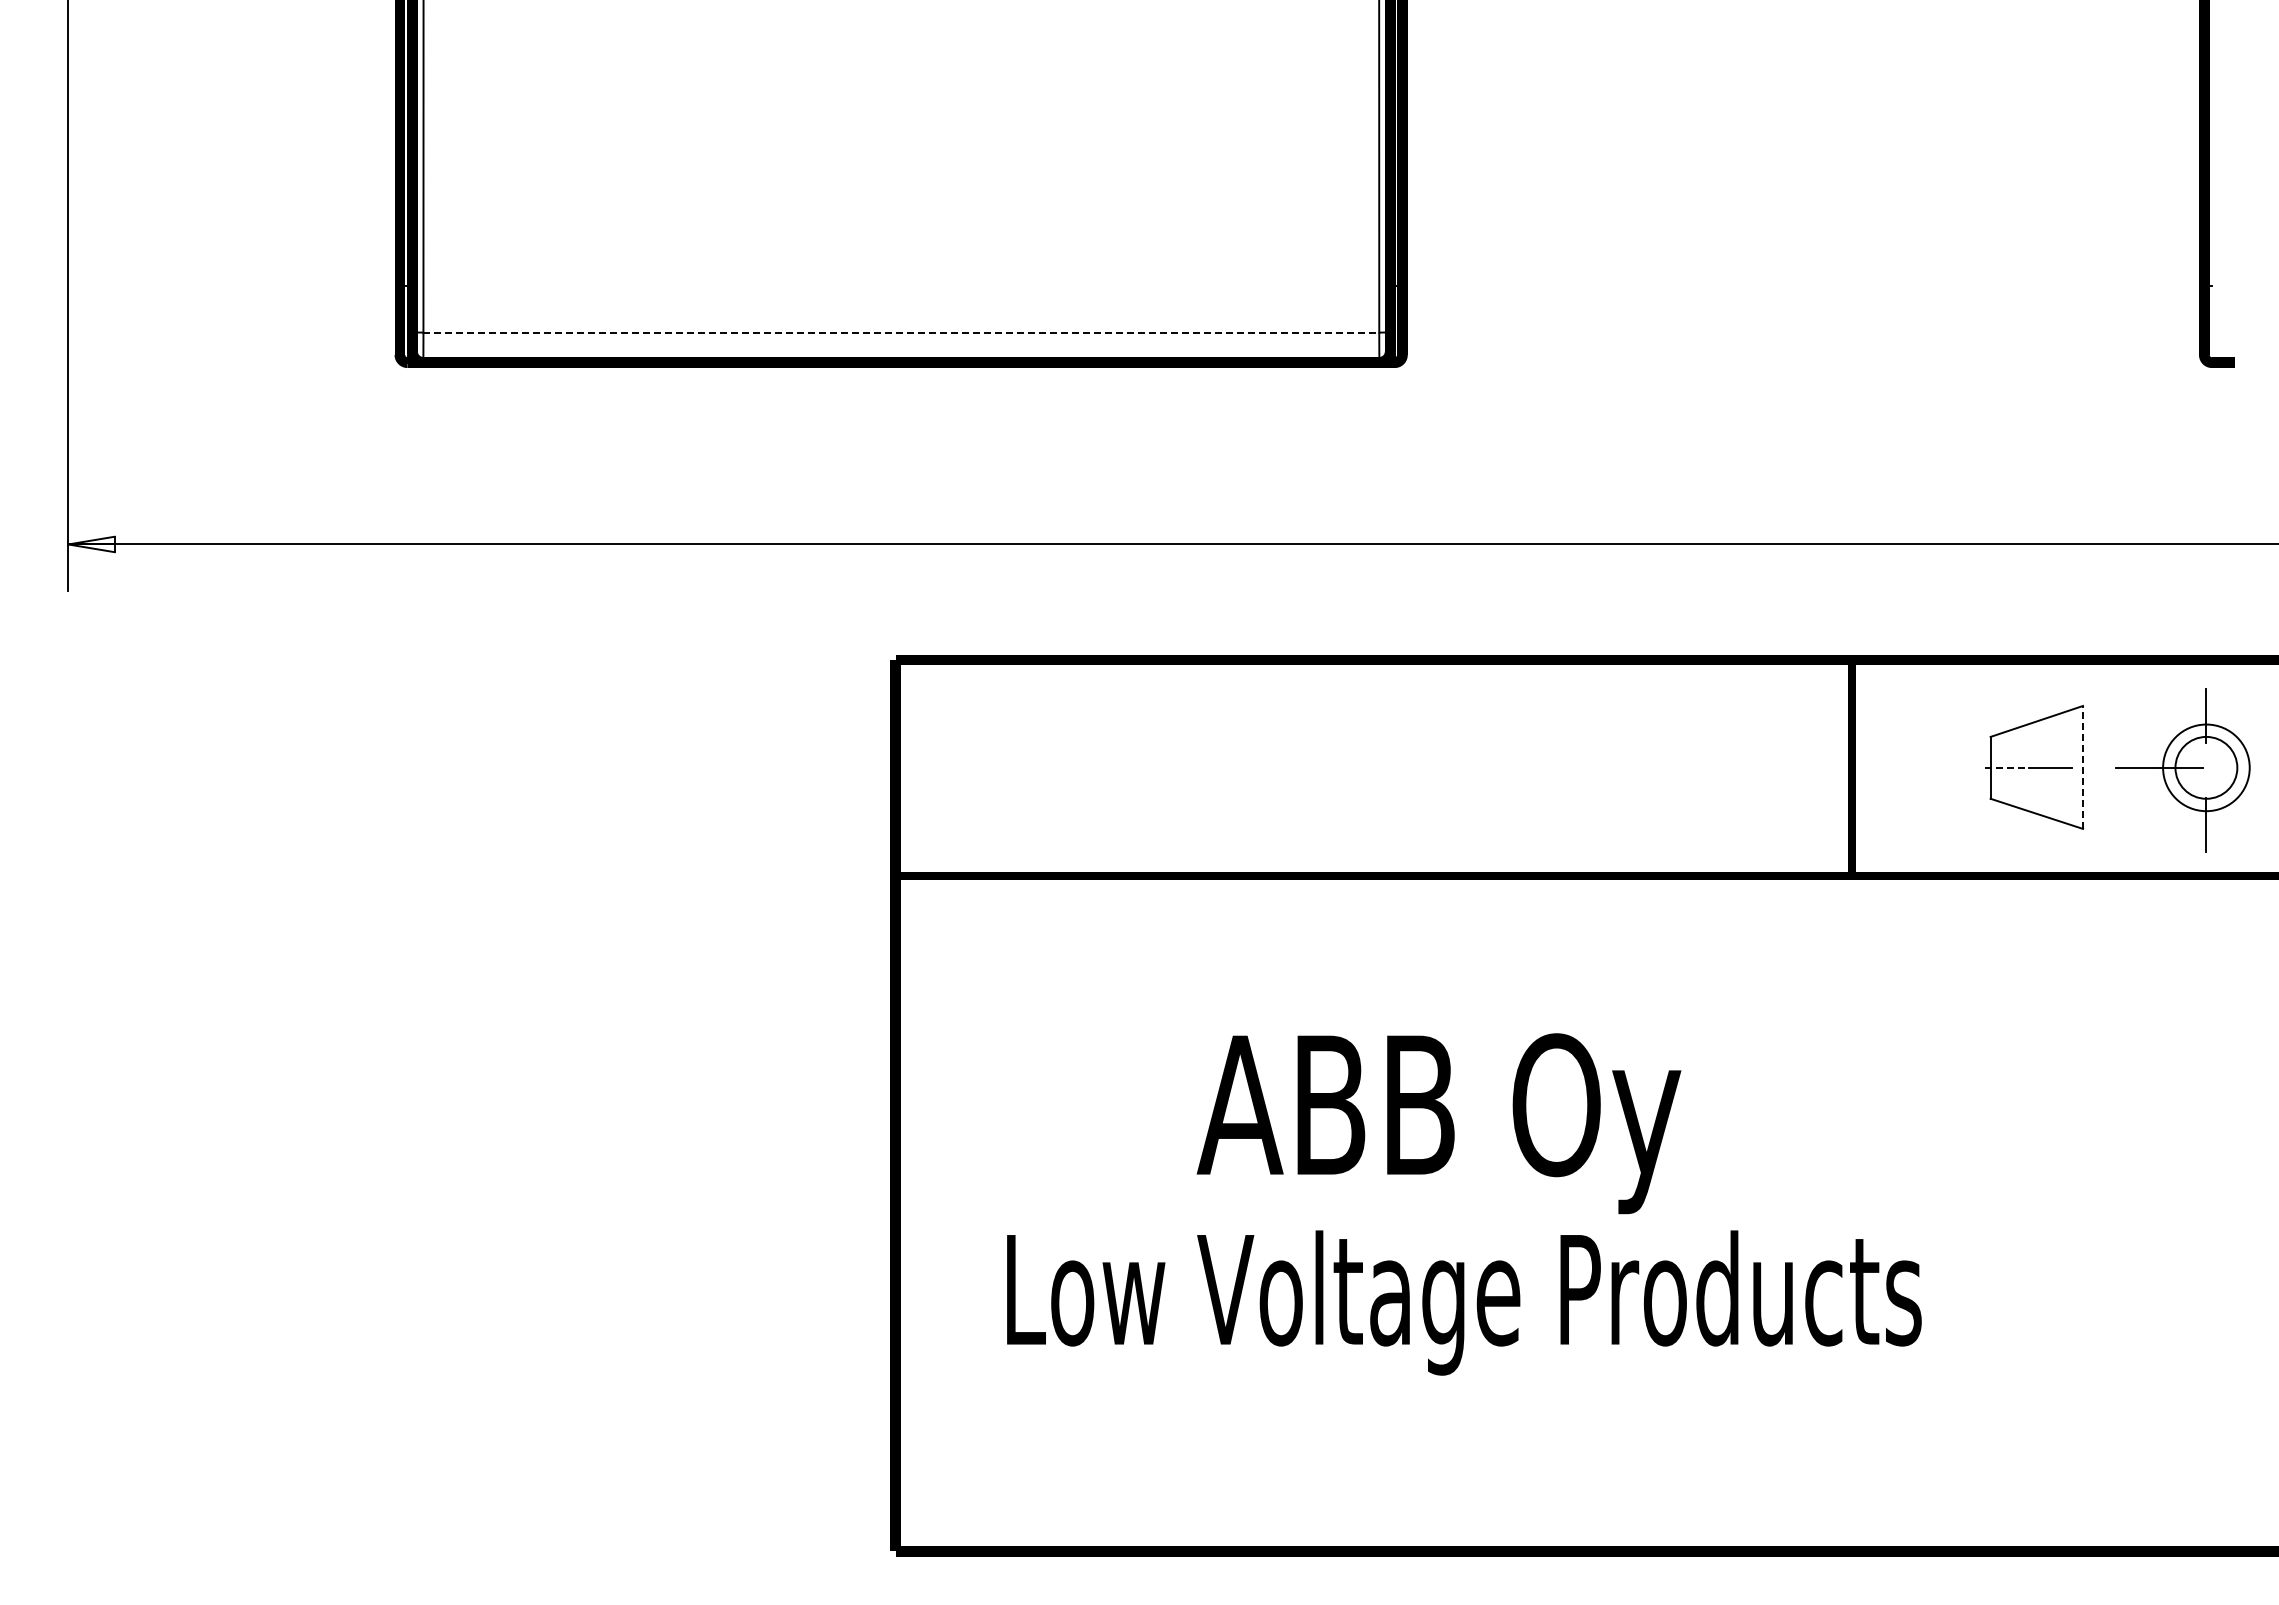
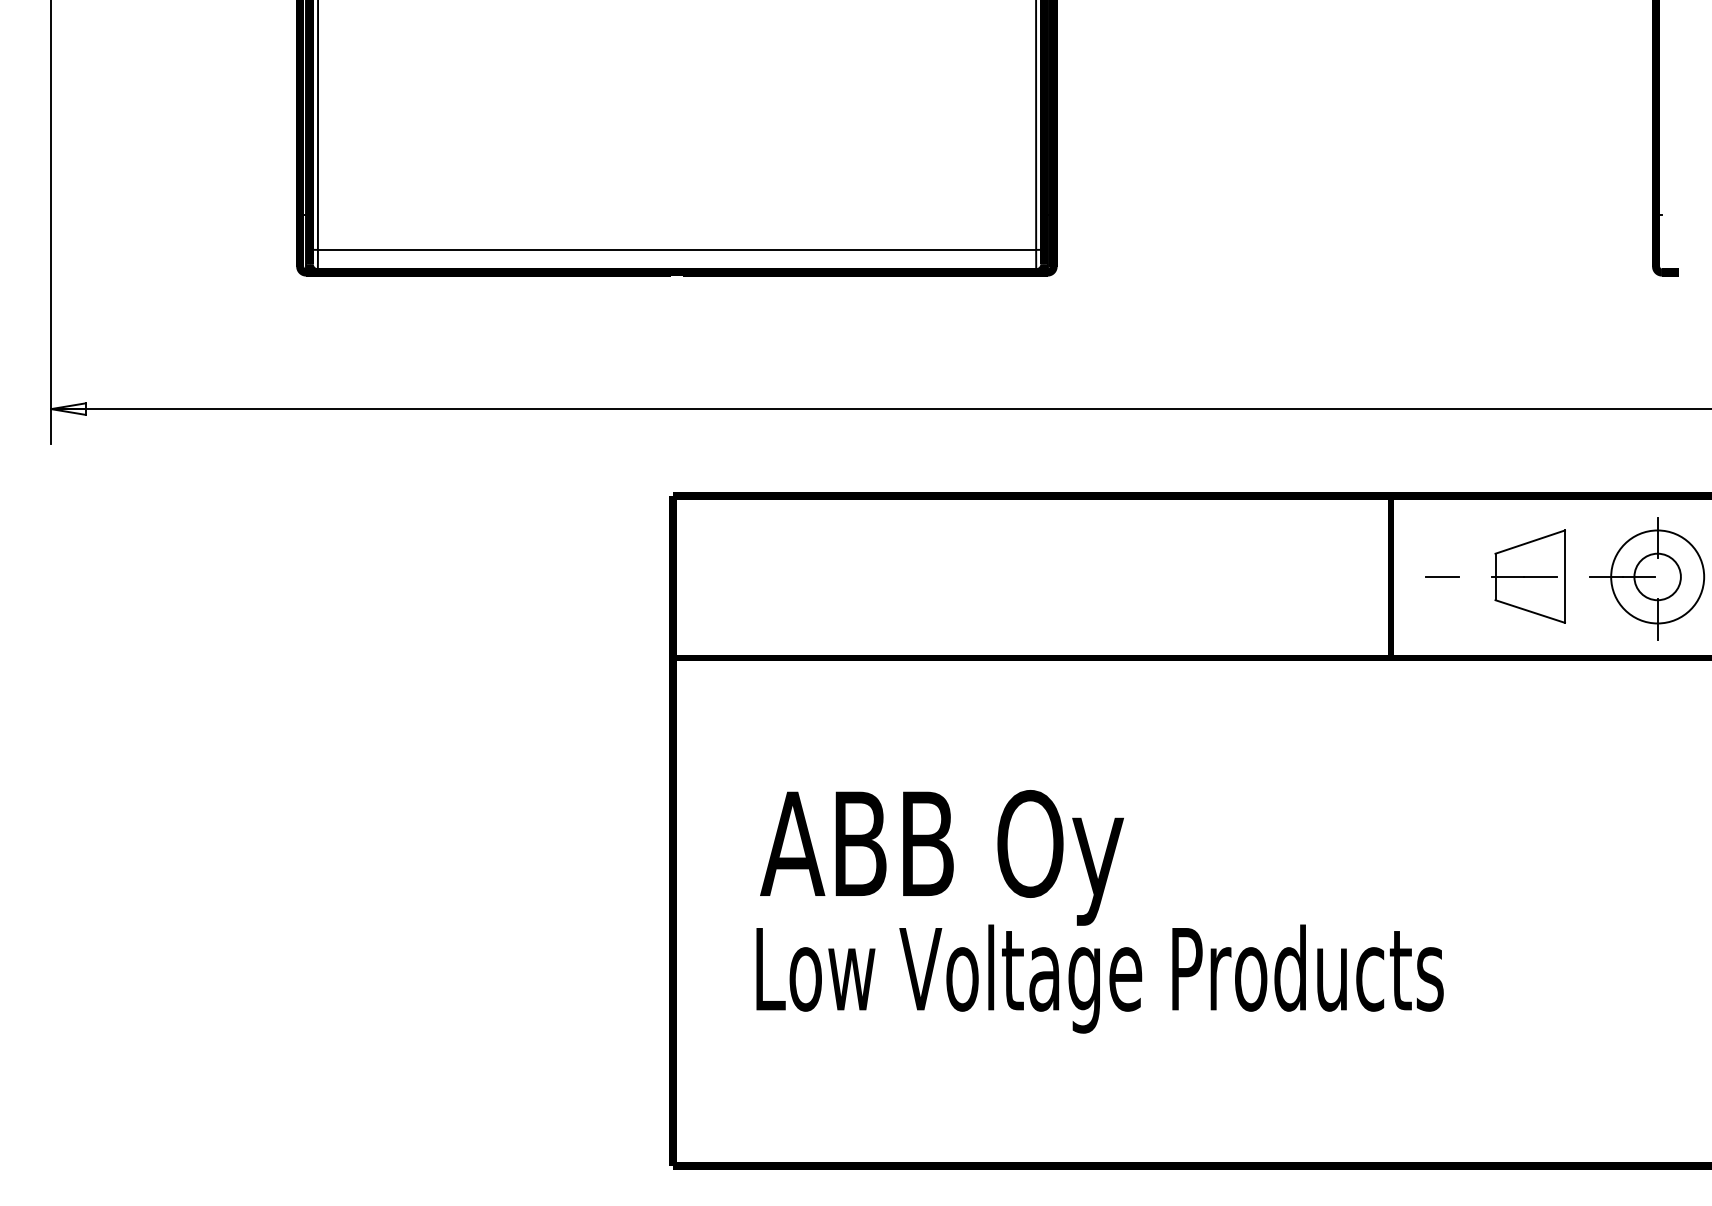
line: (901, 332) -> (677, 249), dashed -> solid
line: (2083, 766) -> (1565, 575), dashed -> solid
line: (1919, 767) -> (1442, 576), added
line: (2007, 767) -> (1508, 576), dashed -> solid
circle: (2206, 767) -> (1657, 576), size x1.43
text: (1438, 1123) -> (941, 857), moved

